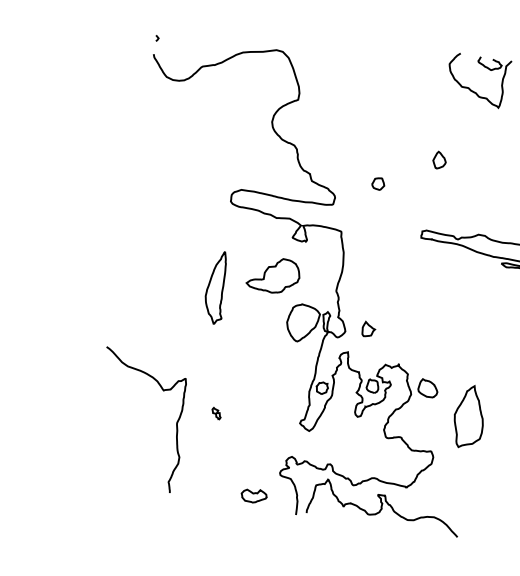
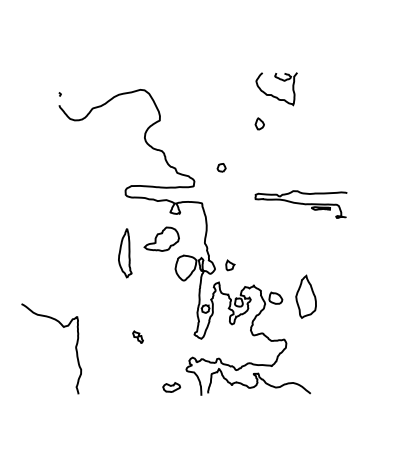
part: (439, 159) -> (259, 123), moved
curve: (161, 390) -> (62, 327), moved
part: (217, 413) -> (138, 336), size x1.6
part: (468, 416) -> (305, 296), moved

